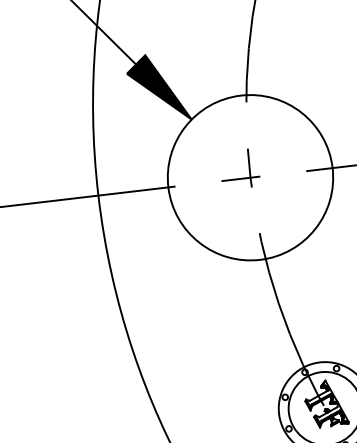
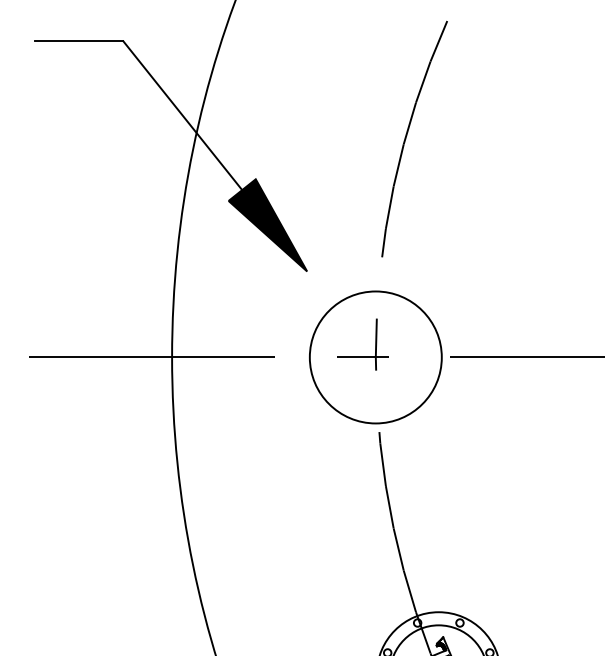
circle: (250, 177) -> (375, 357), size x0.6

